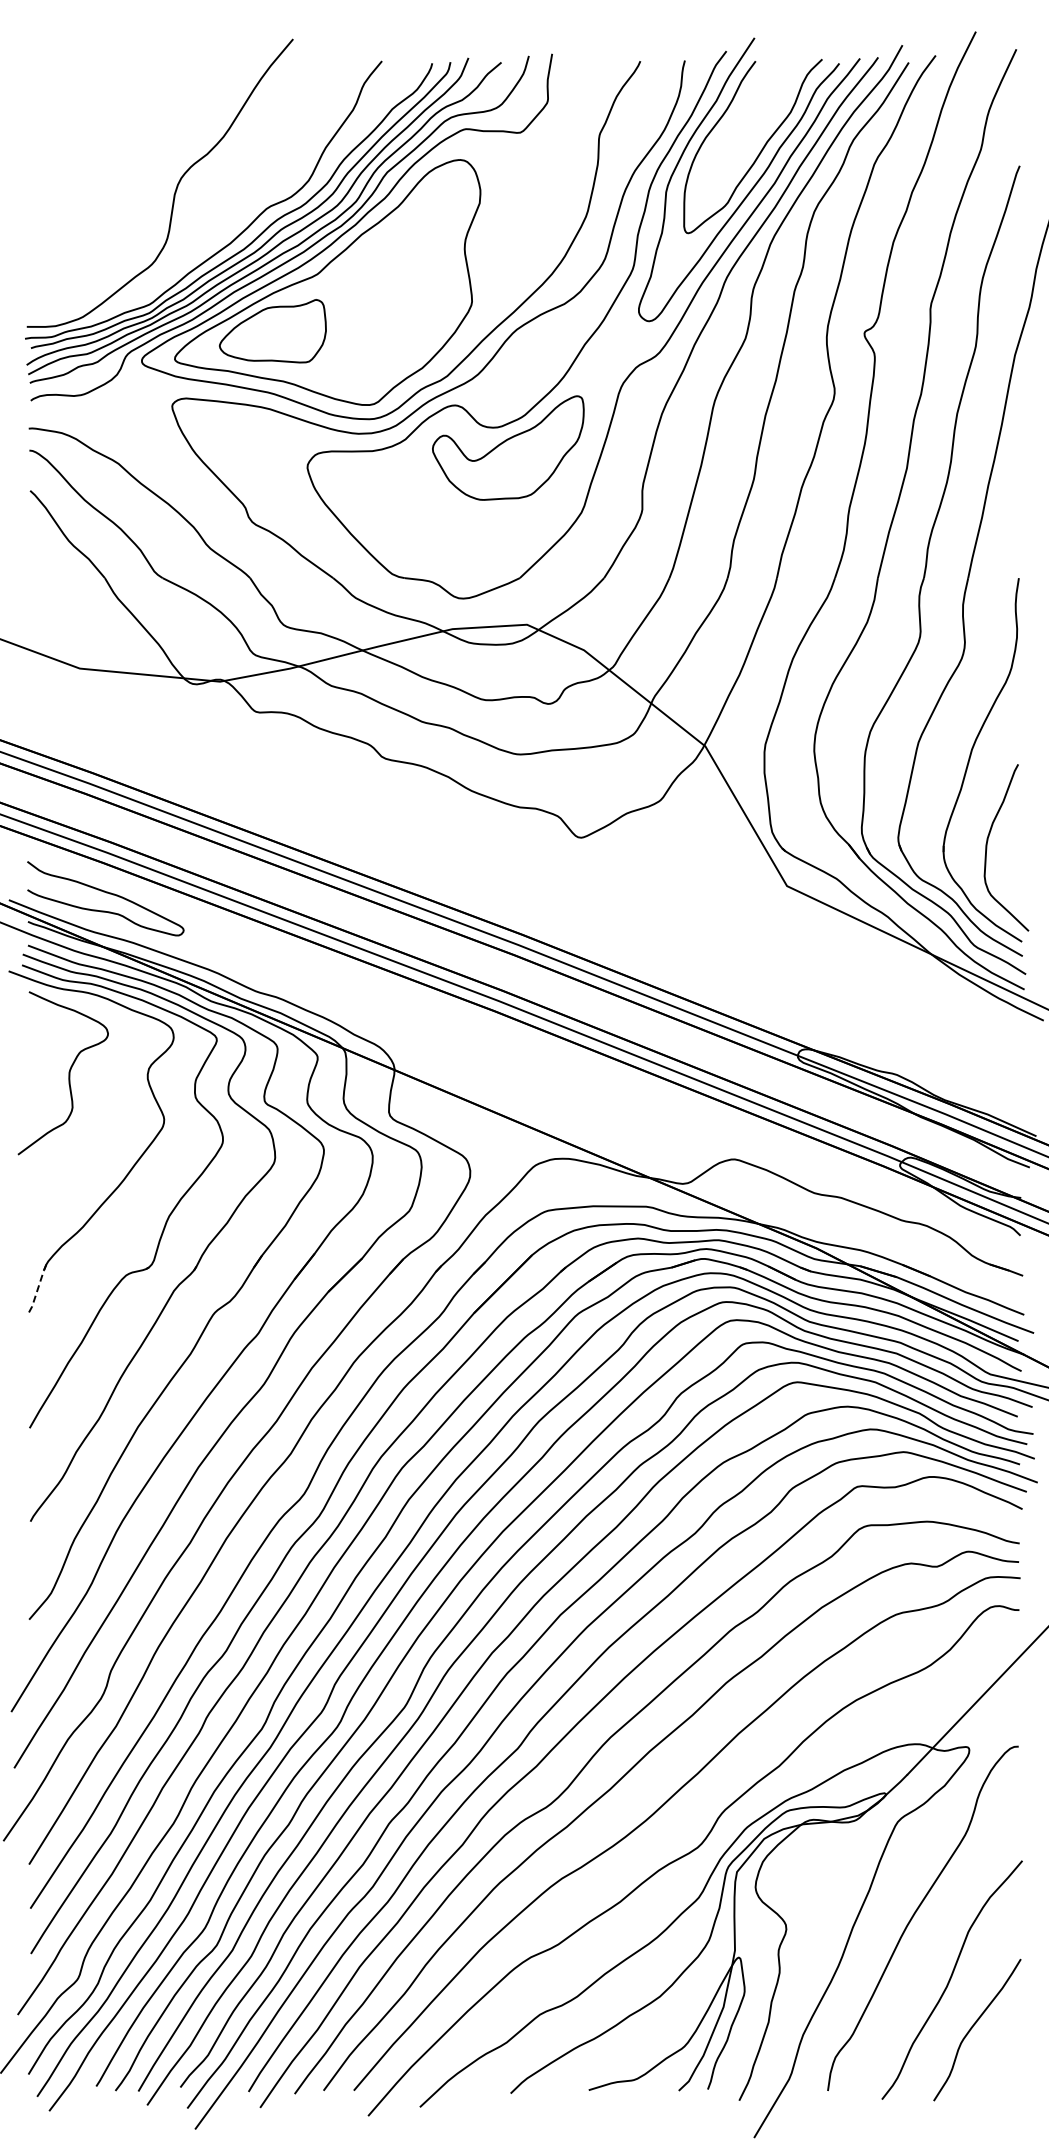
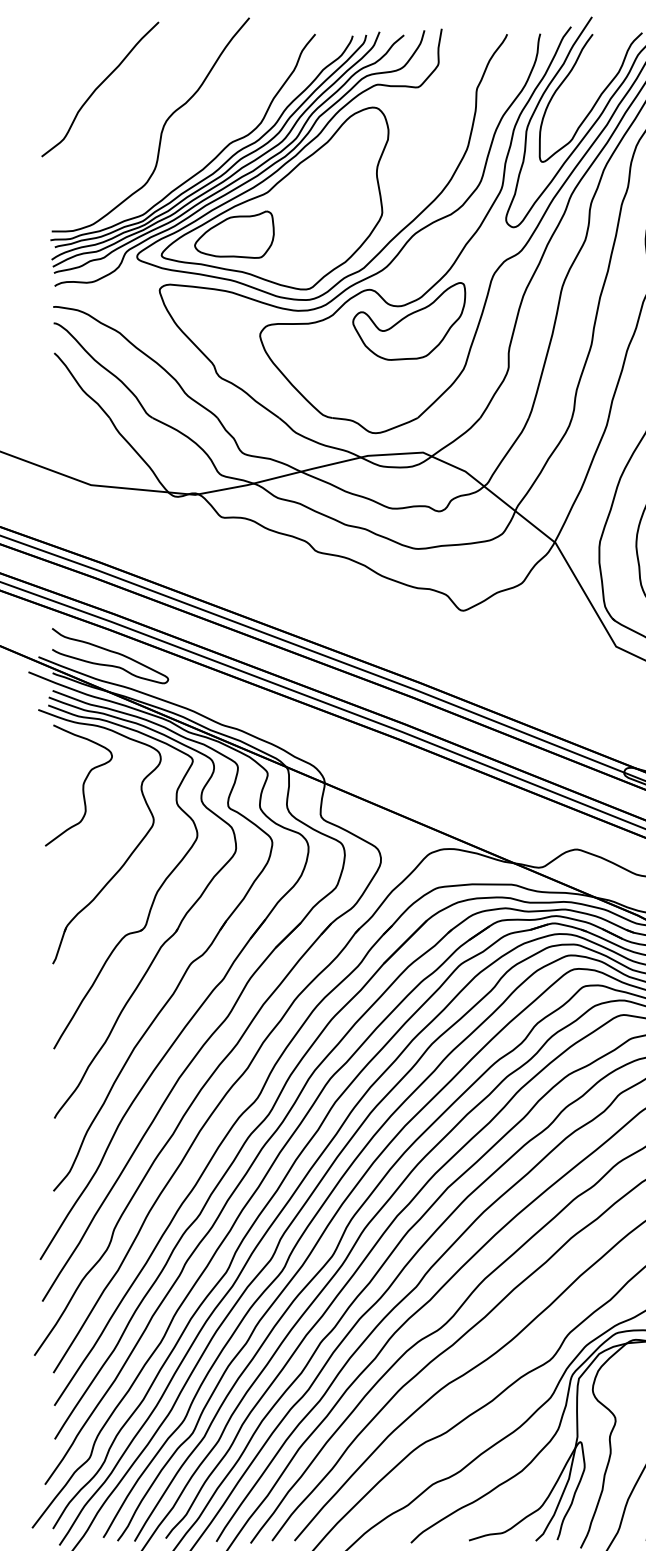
curve: (90, 132) -> (99, 87), added
line: (37, 1289) -> (59, 946), dashed -> solid

